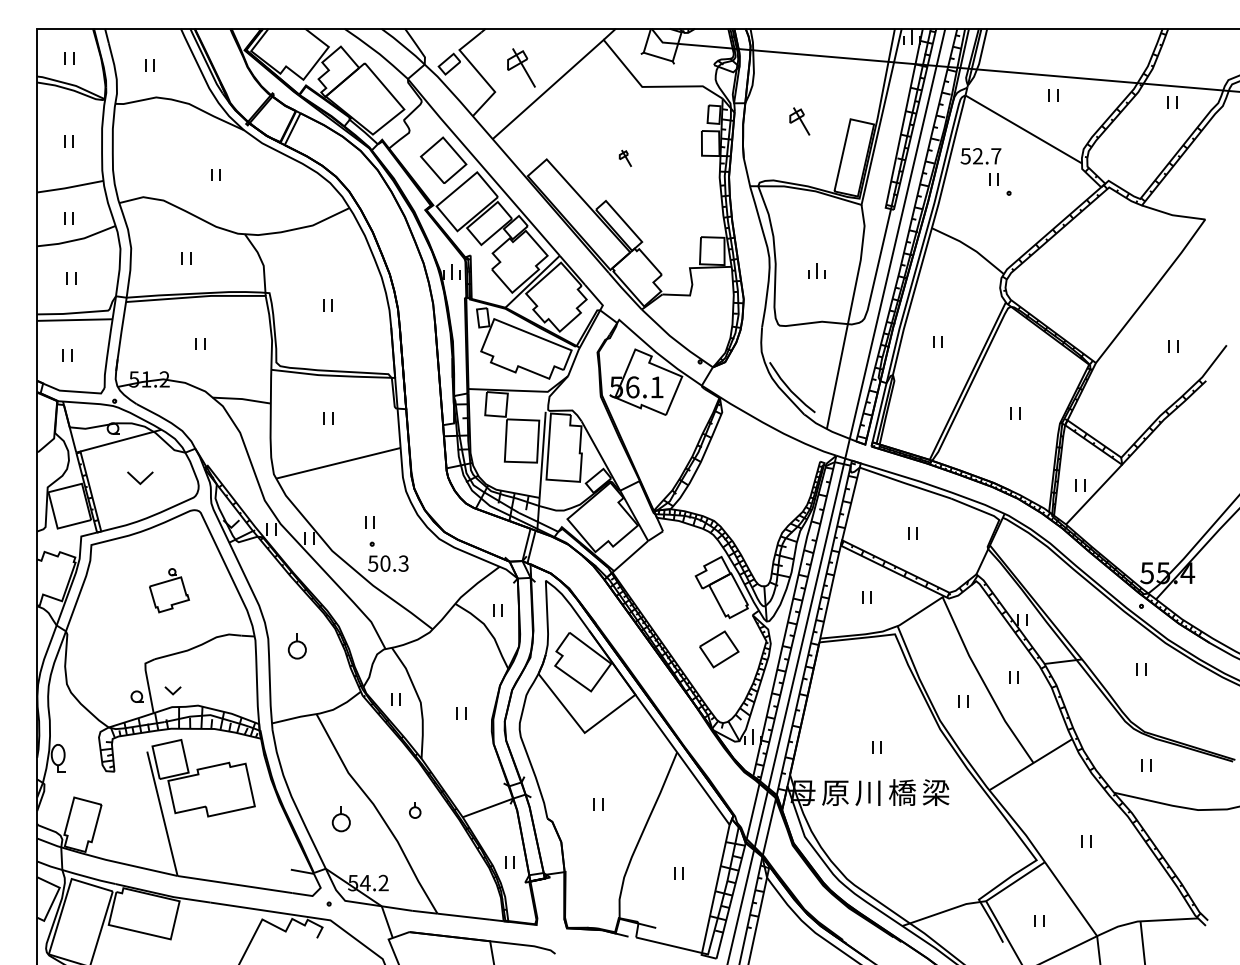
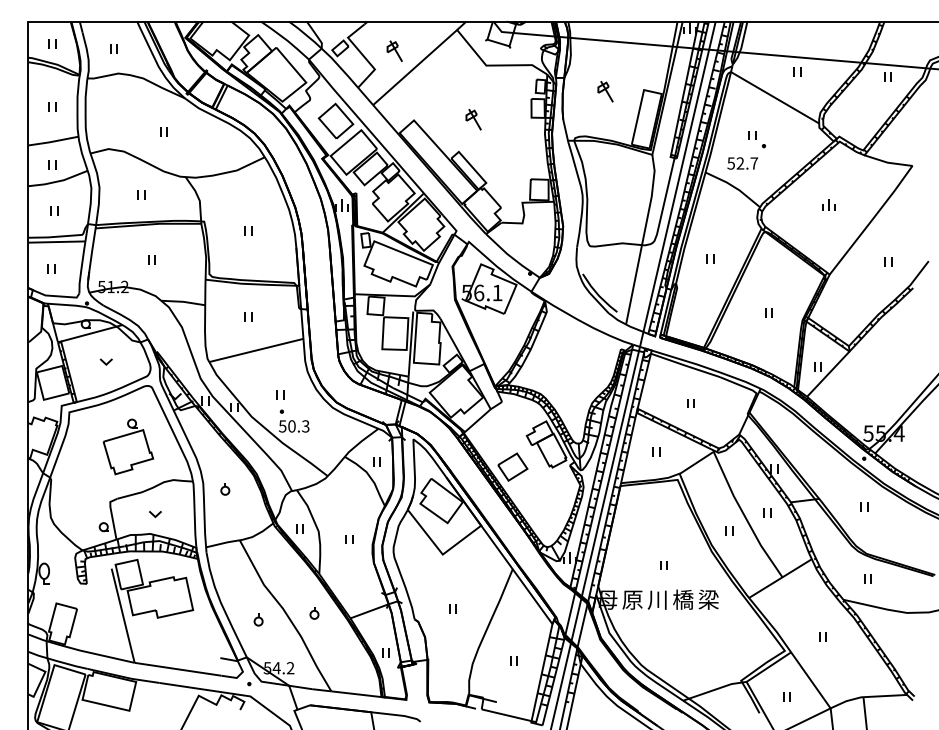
part: (520, 67) -> (394, 50), size x0.71
text: (980, 156) -> (742, 163), moved
part: (625, 158) -> (473, 119), size x1.67
part: (816, 270) -> (828, 204), moved
part: (139, 478) -> (105, 361), size x0.62
part: (169, 590) -> (128, 446), size x1.67
part: (297, 646) -> (225, 489), size x0.62
part: (719, 649) -> (513, 467), moved
part: (172, 690) -> (155, 514), moved
part: (341, 819) -> (258, 620), size x0.62

